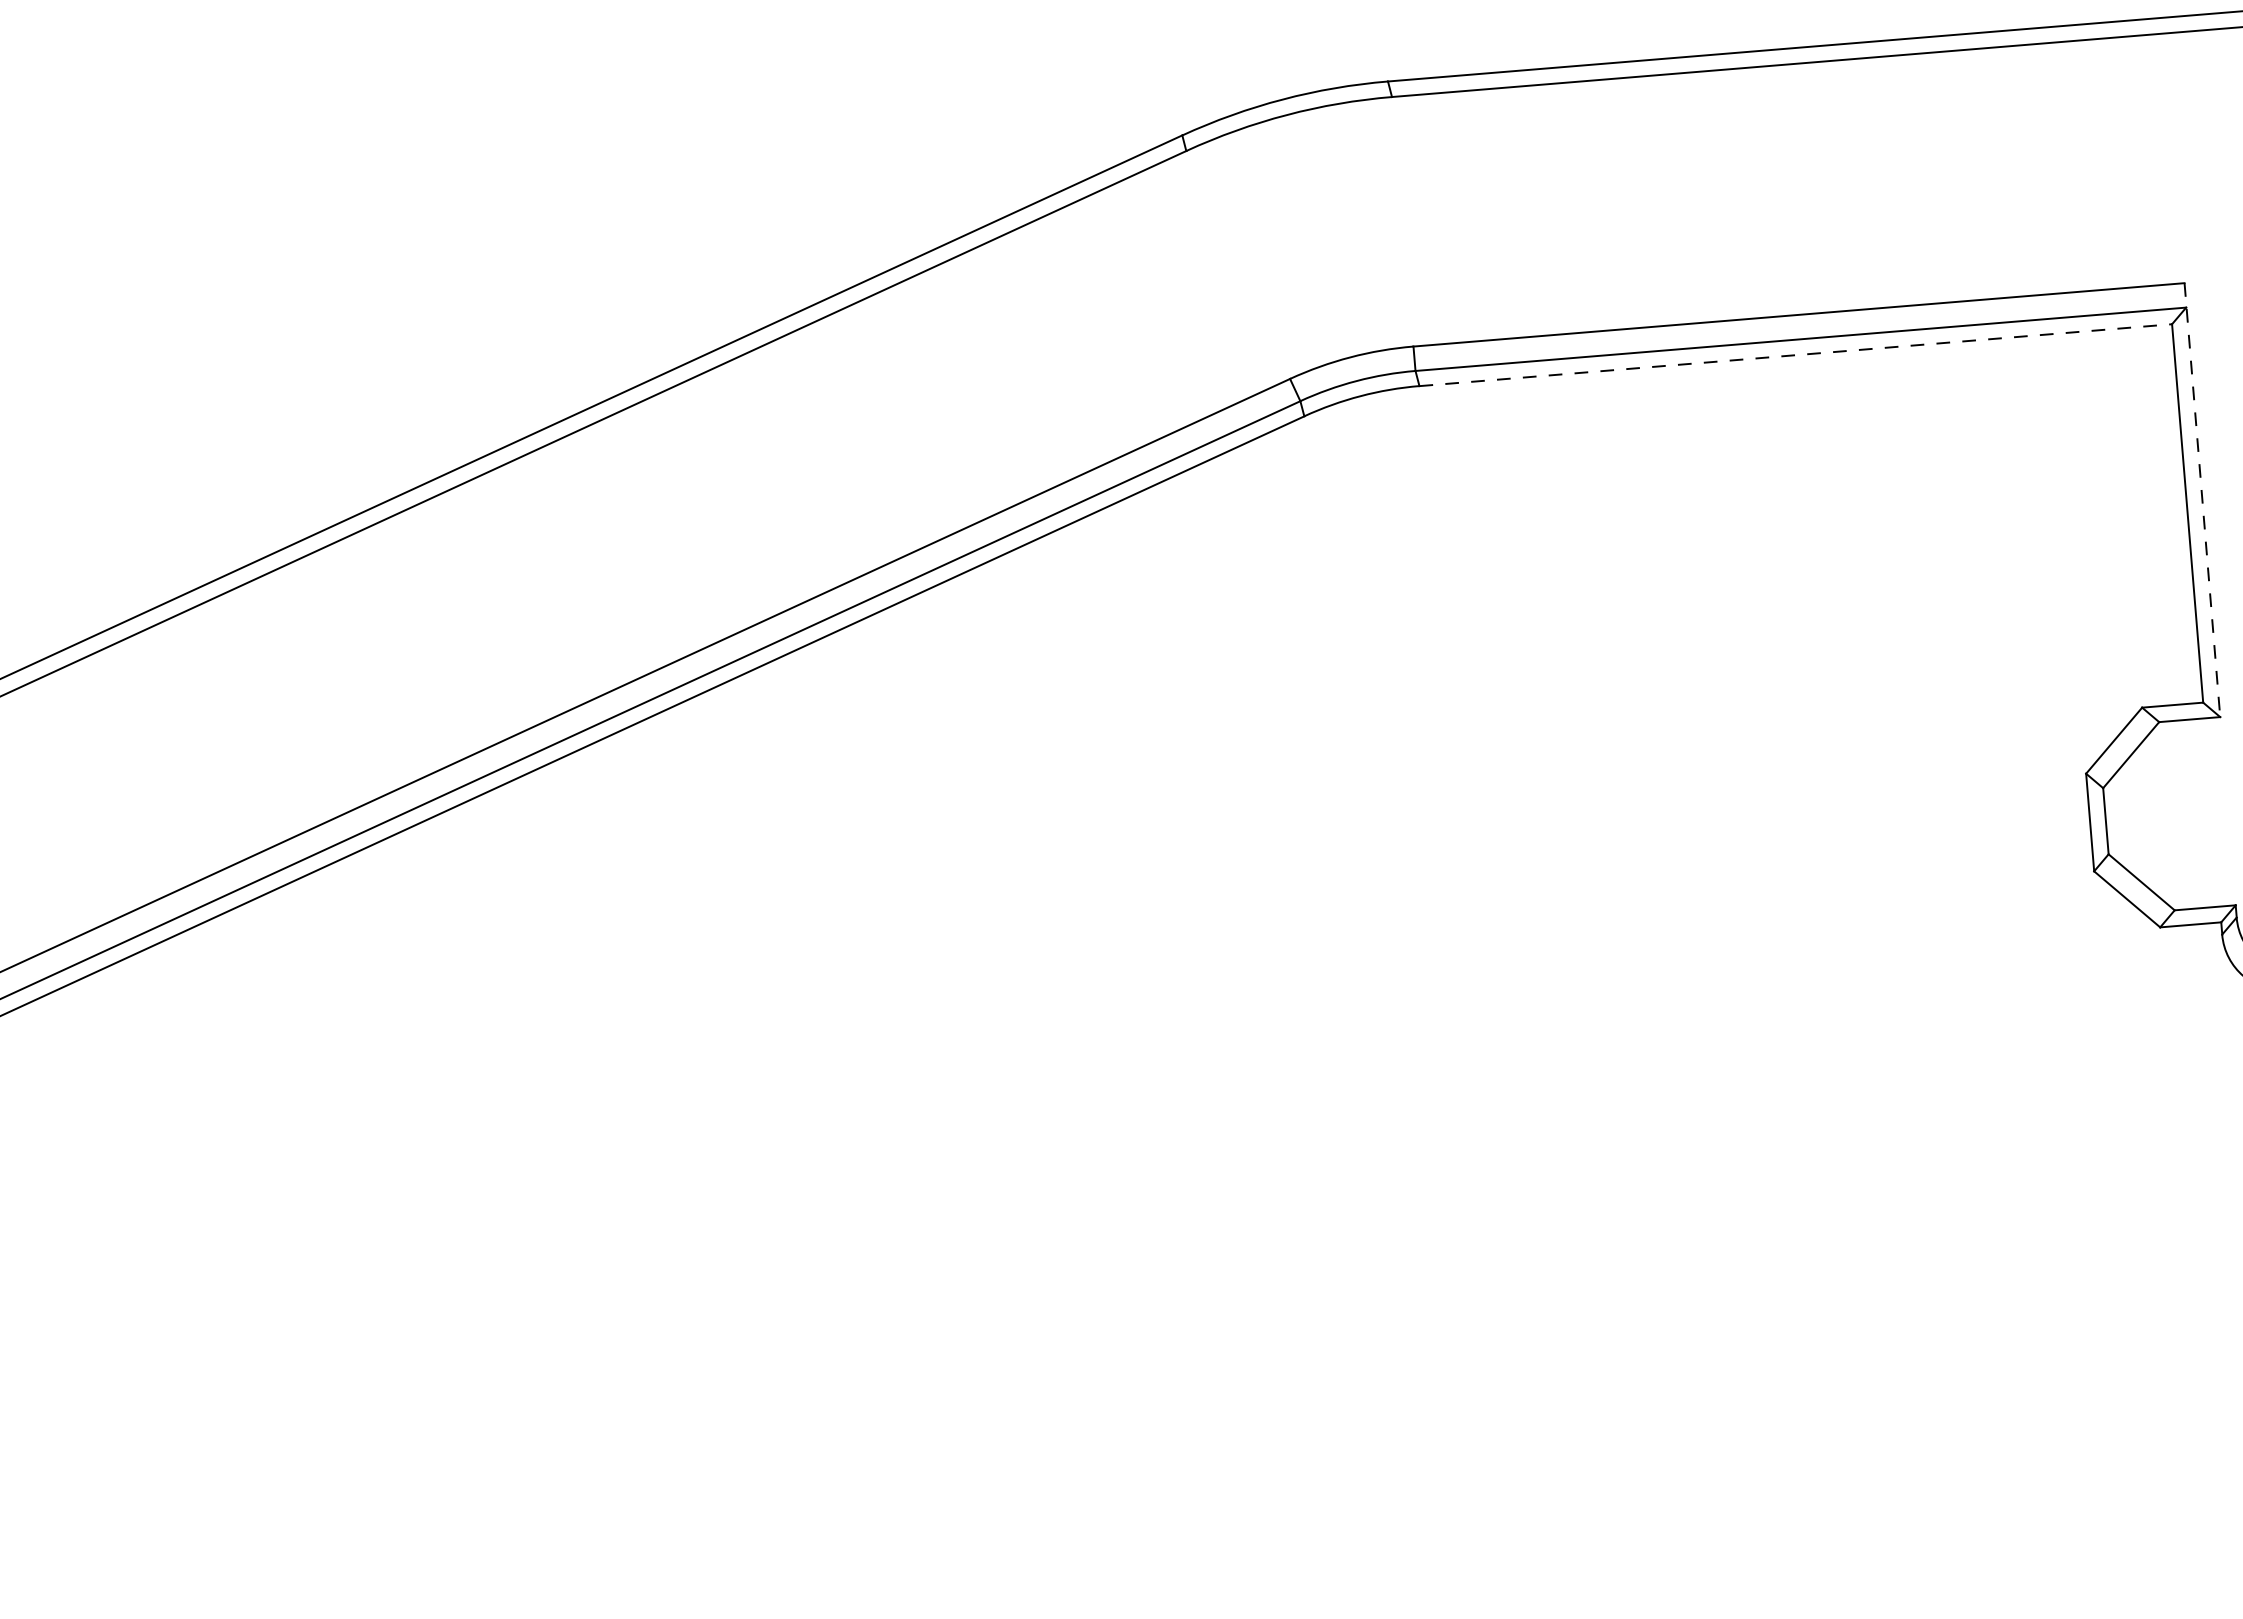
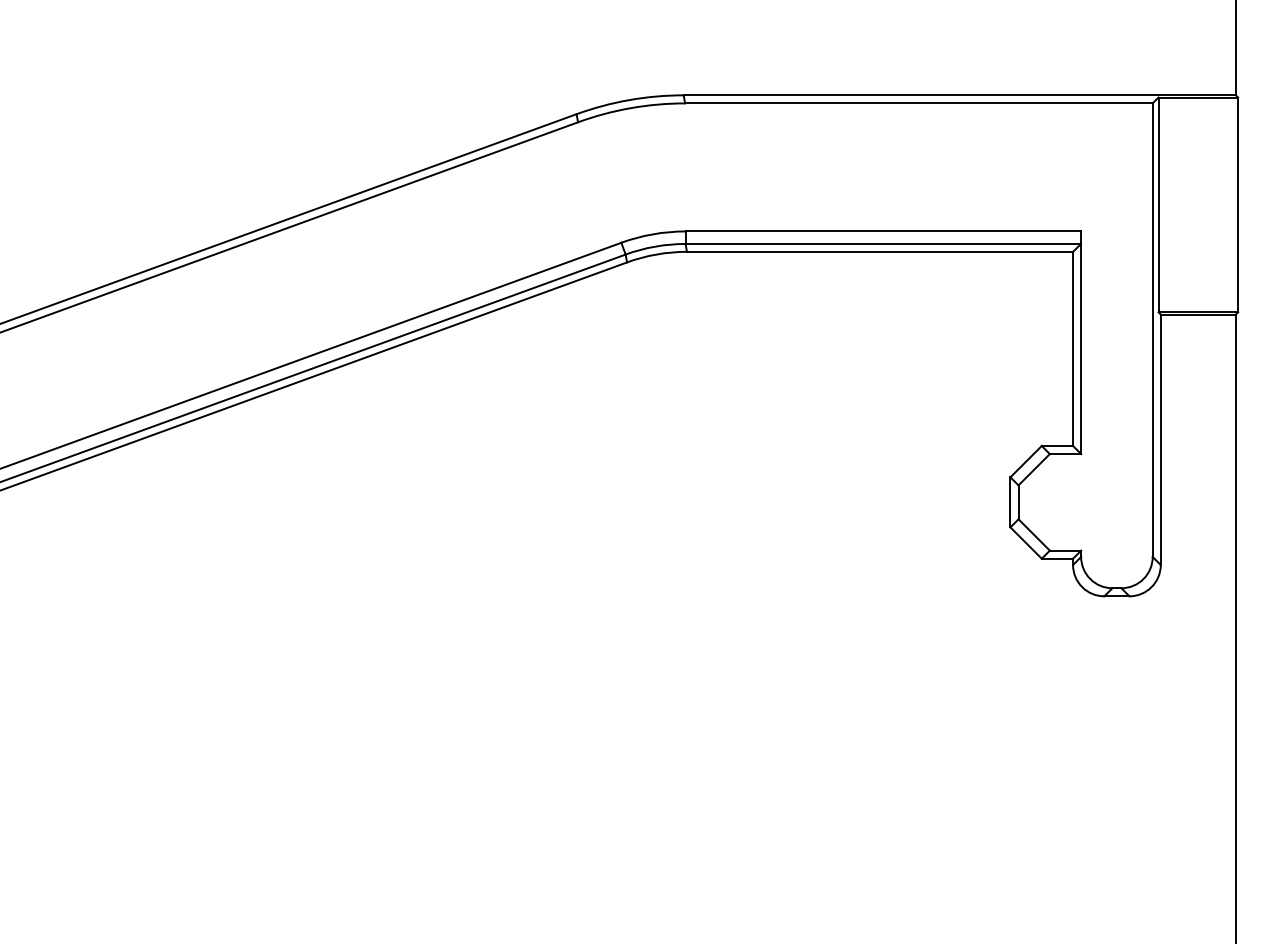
line: (1796, 354) -> (880, 251), dashed -> solid
line: (2203, 501) -> (1081, 343), dashed -> solid

